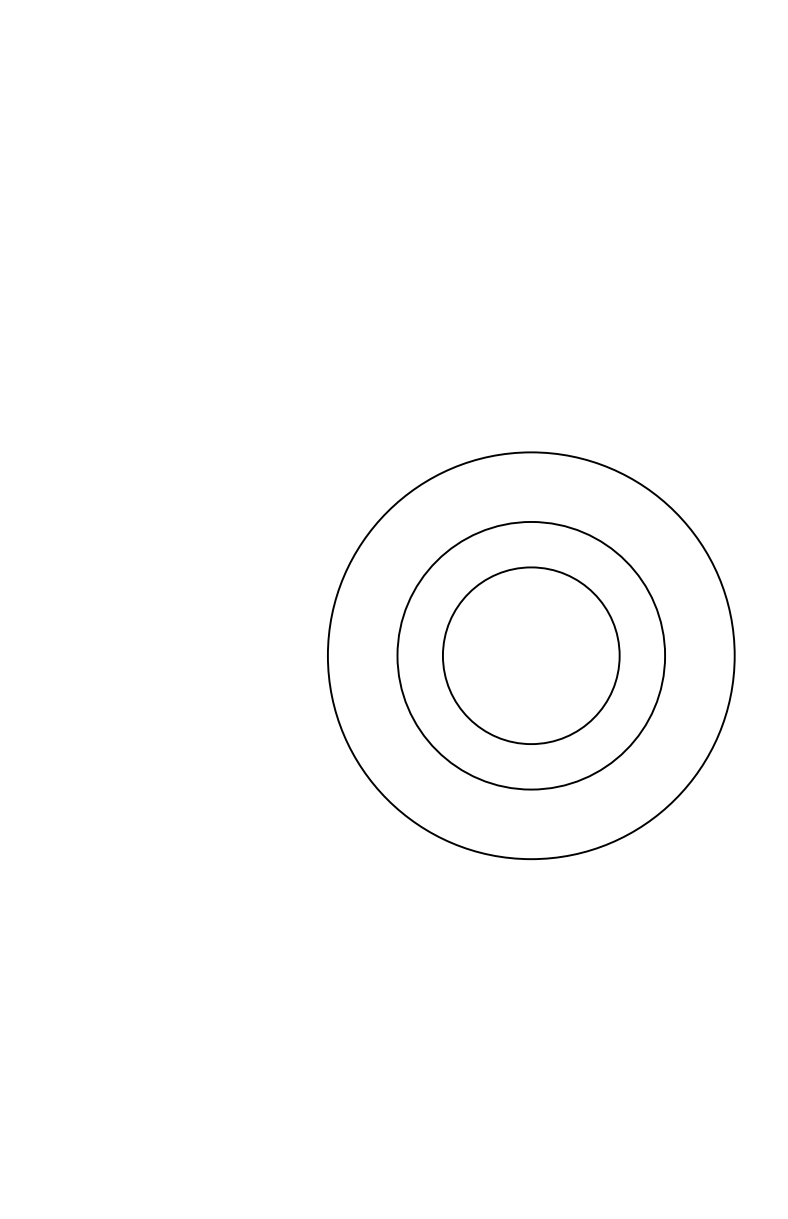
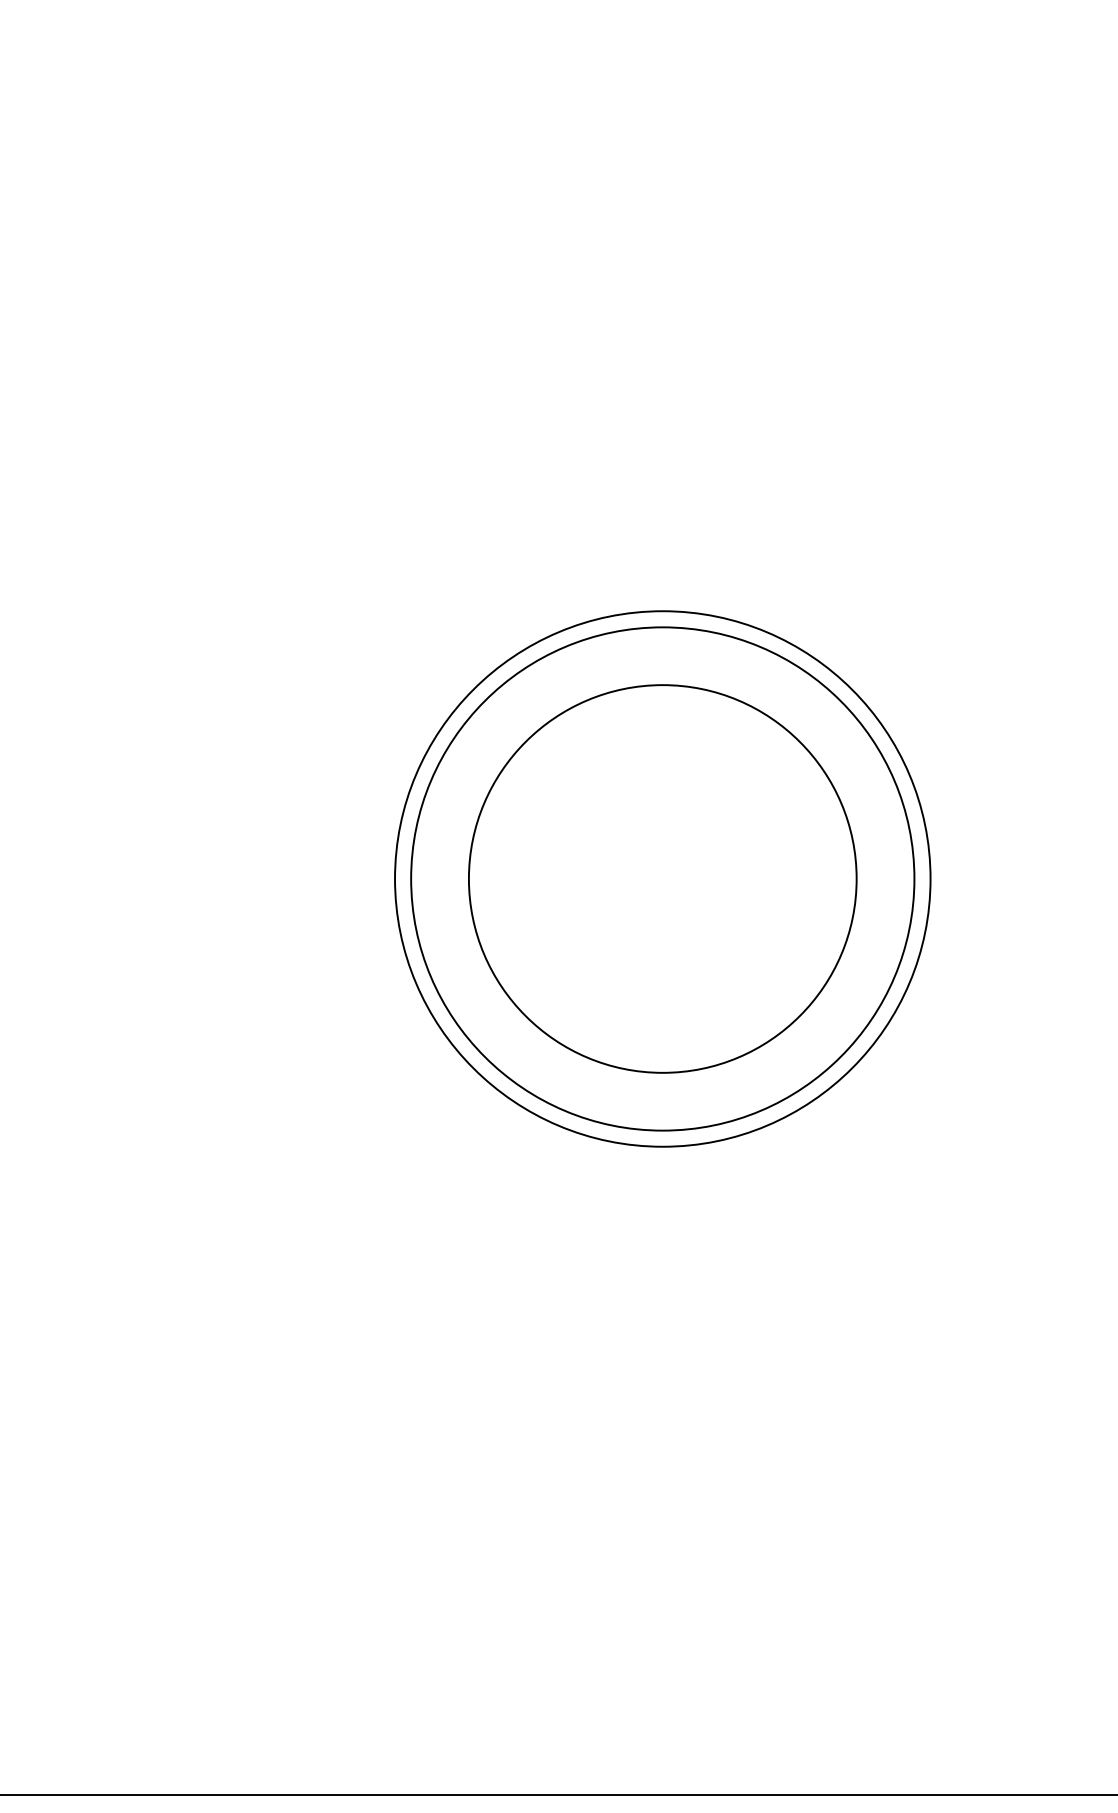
circle: (531, 655) -> (662, 878), size x1.43
circle: (531, 655) -> (662, 878), size x1.67

